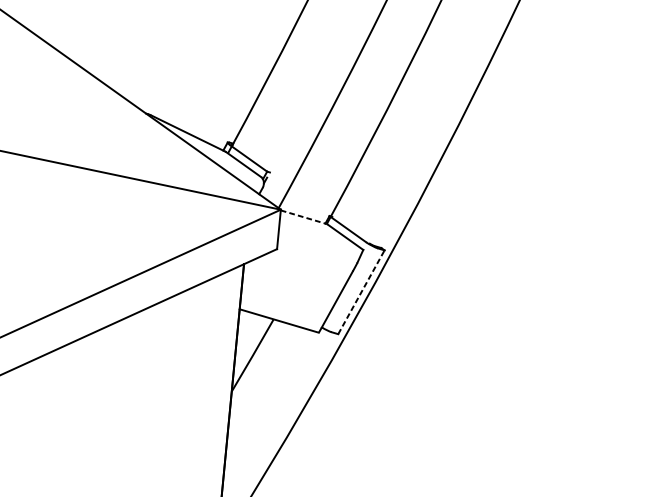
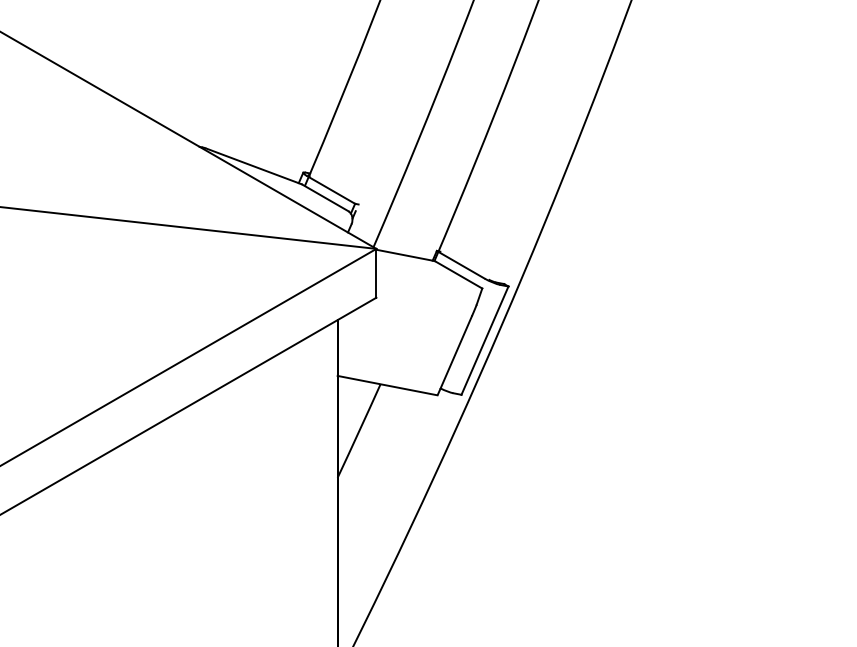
line: (303, 217) -> (405, 255), dashed -> solid
line: (361, 292) -> (485, 340), dashed -> solid

